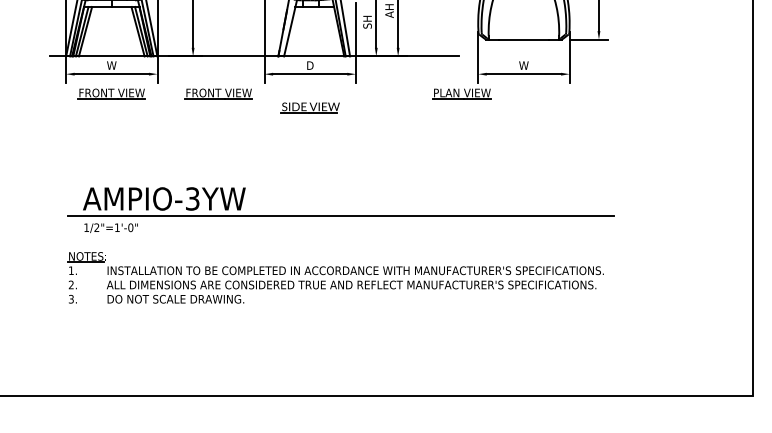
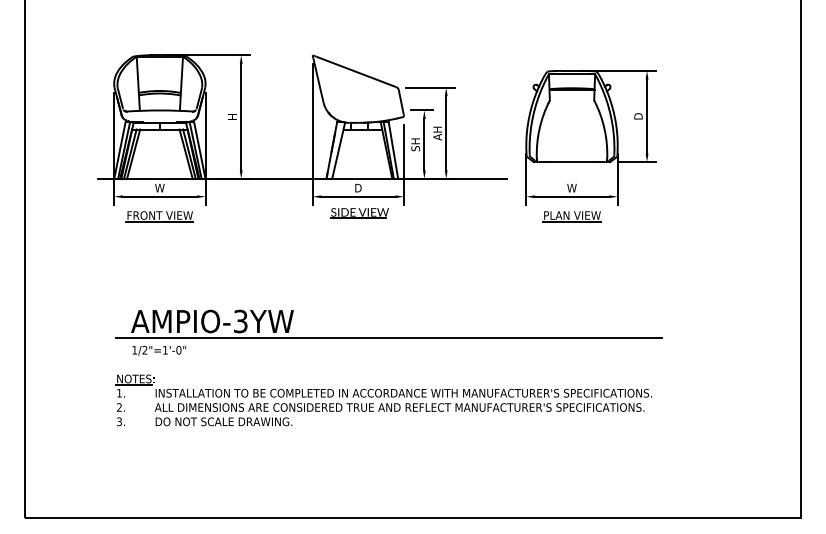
part: (218, 93) -> (266, 216), removed
part: (461, 93) -> (571, 216), moved
part: (310, 107) -> (359, 213), moved

